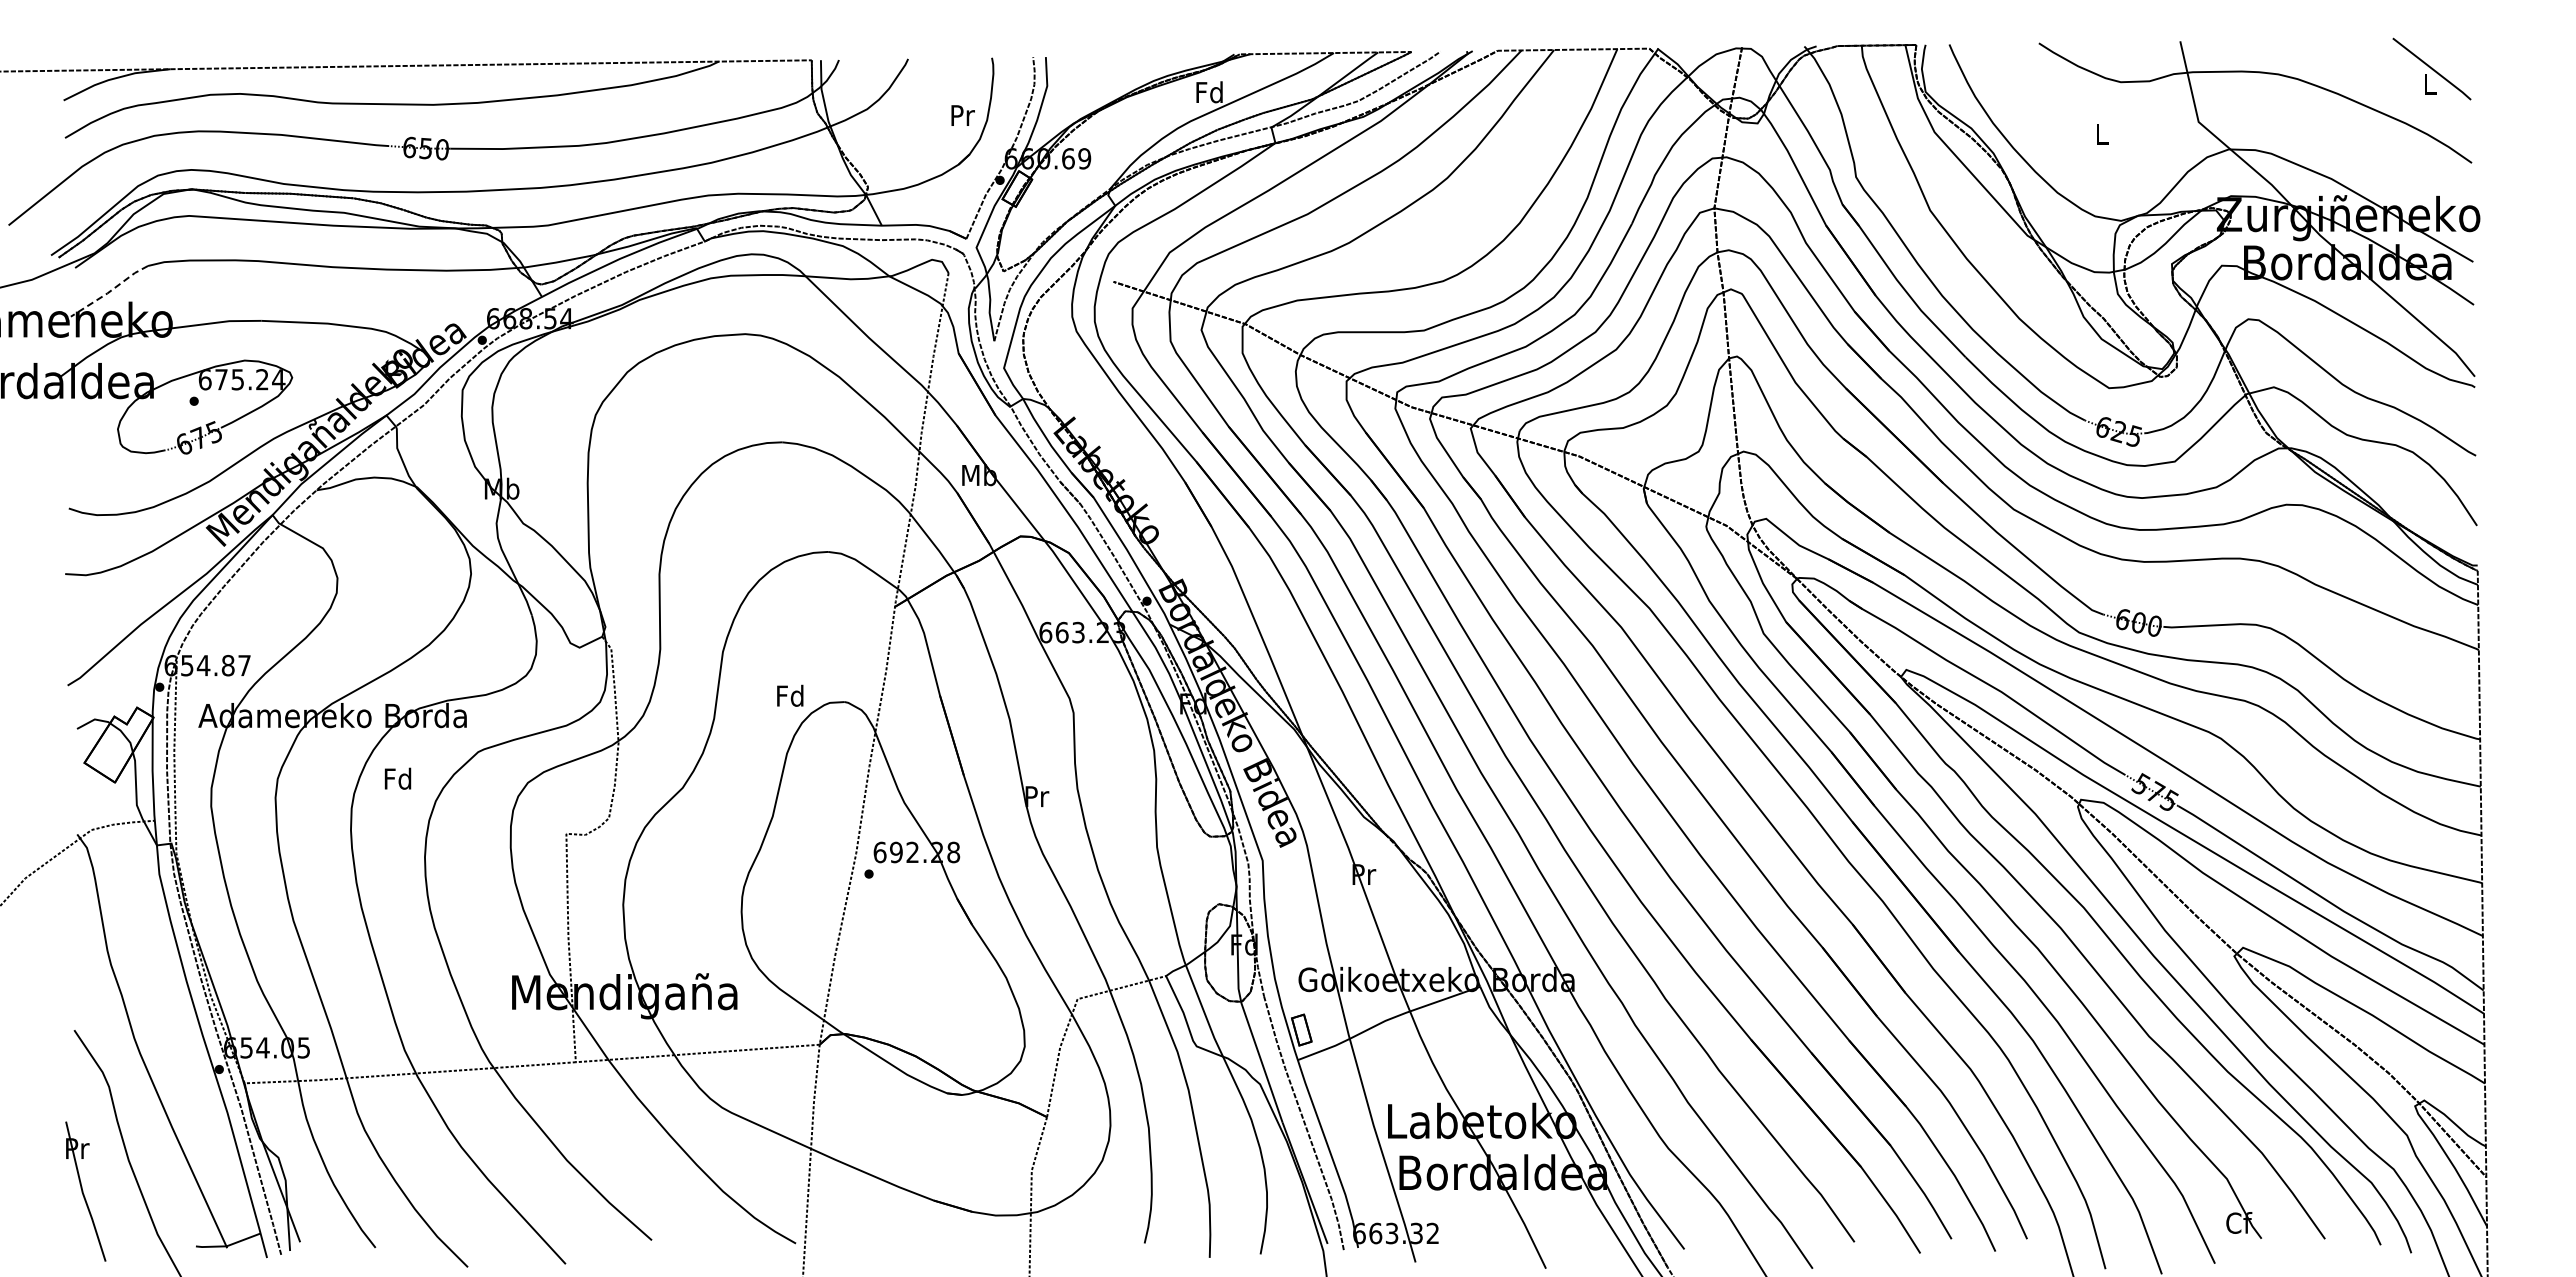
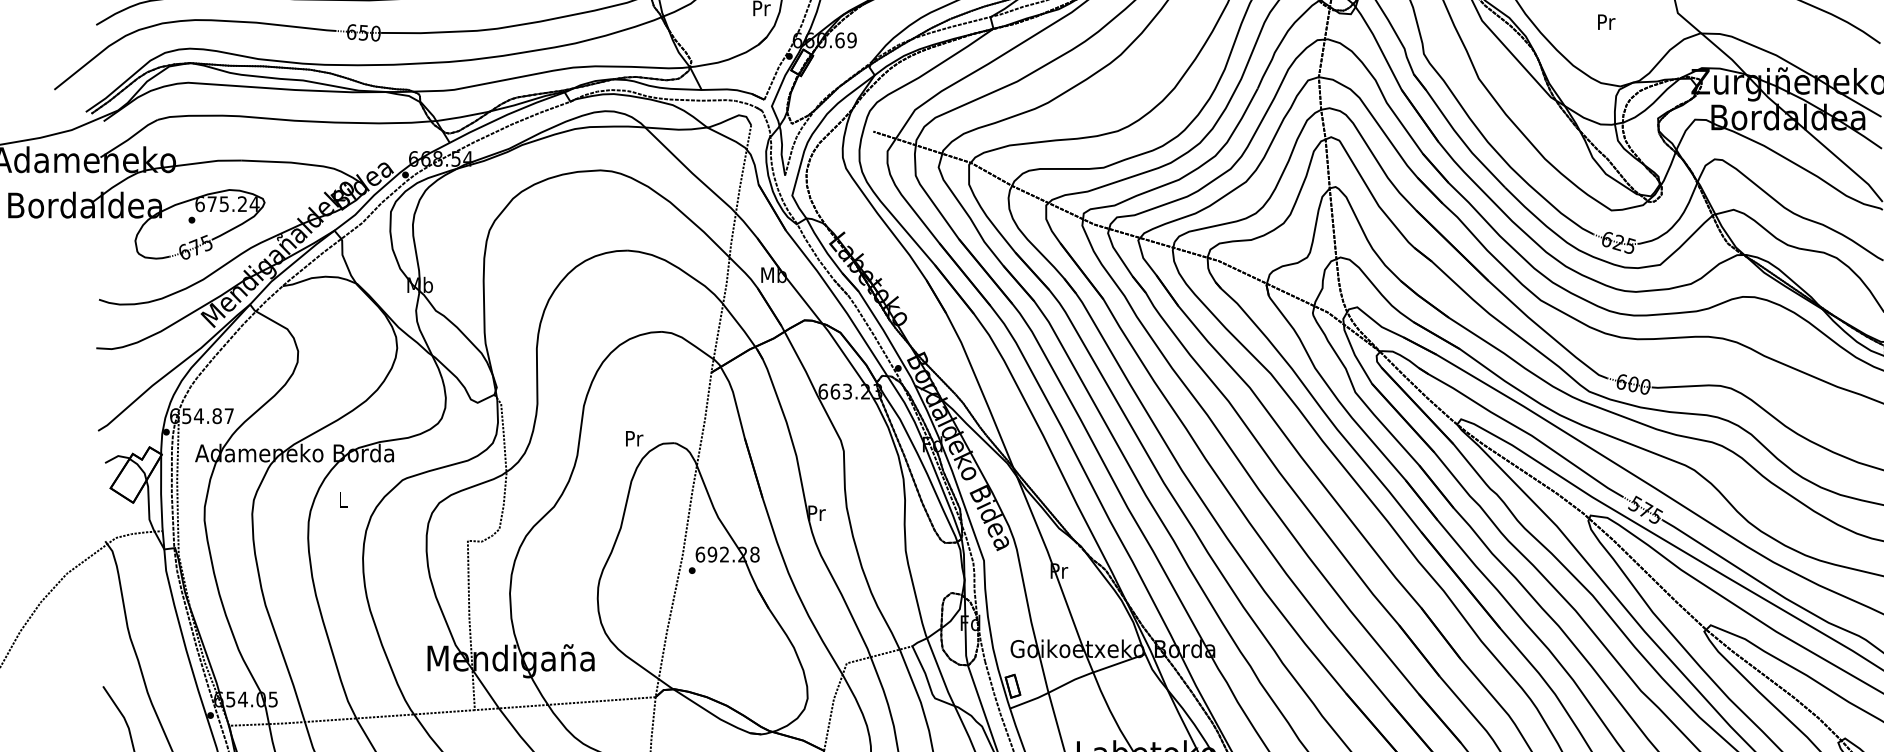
text: (2102, 133) -> (1606, 21), L -> Pr
line: (109, 291) -> (129, 138), dashed -> solid
text: (790, 695) -> (633, 438), Fd -> Pr
text: (397, 778) -> (342, 499), Fd -> L

